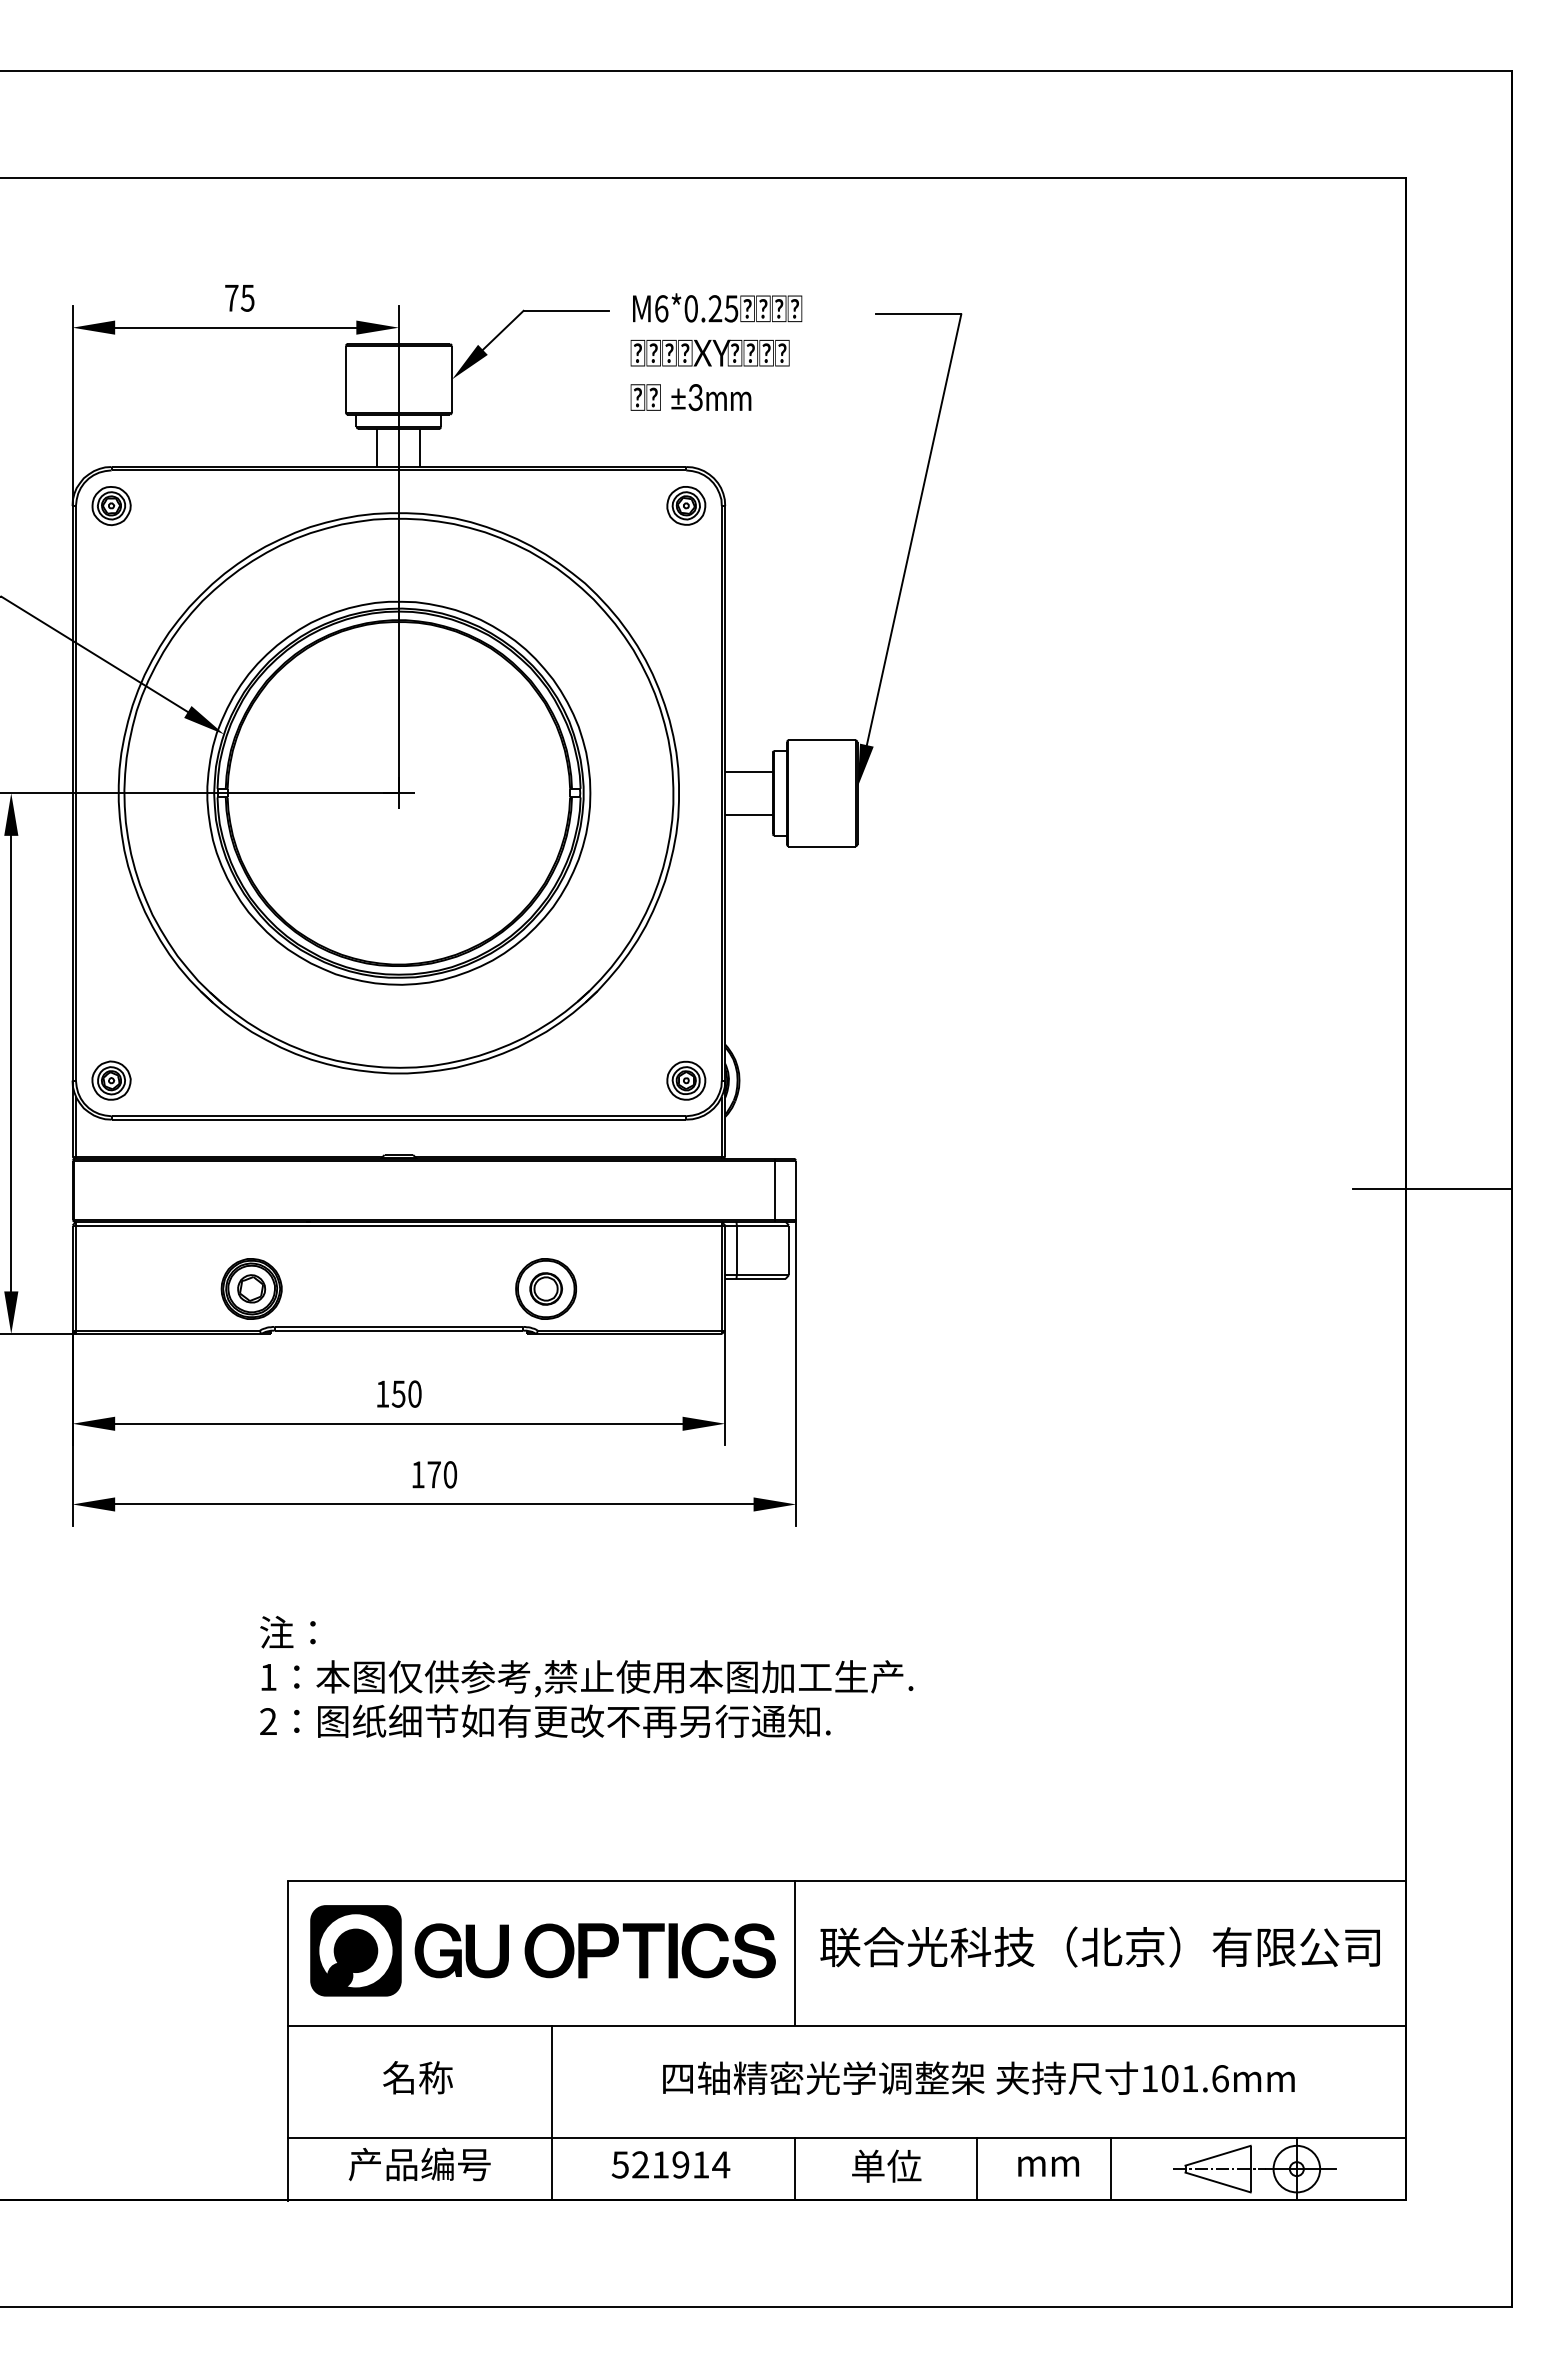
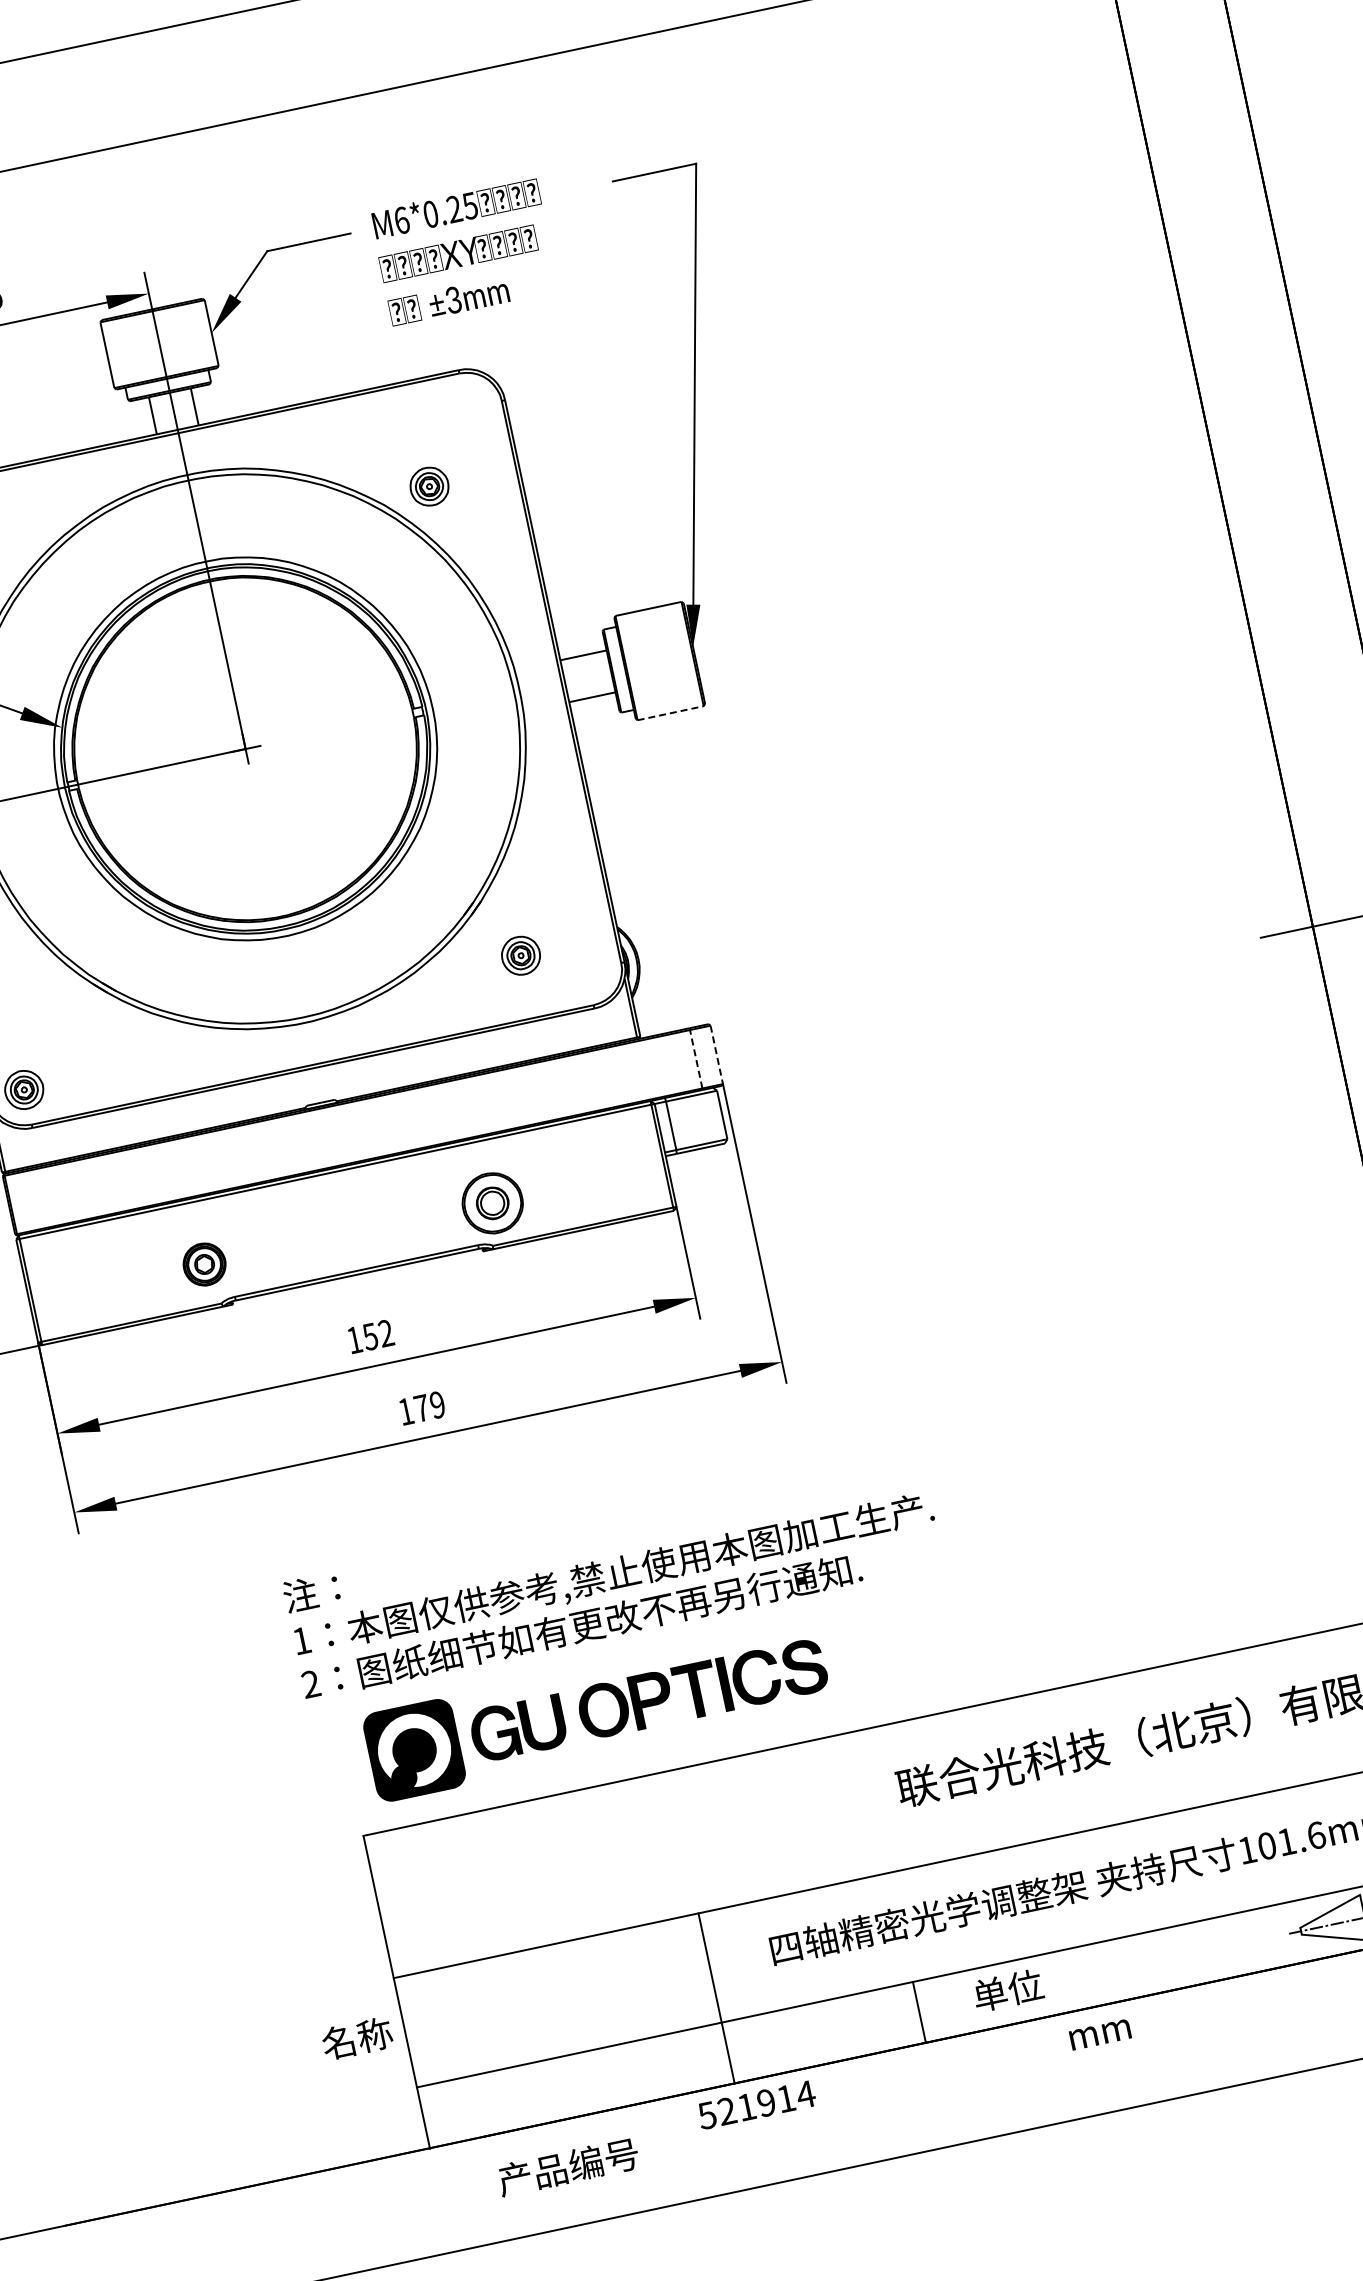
part: (686, 505) -> (429, 486), moved
line: (822, 846) -> (671, 713), solid -> dashed
part: (686, 1080) -> (521, 955), moved
line: (775, 1190) -> (696, 1059), solid -> dashed
line: (796, 1190) -> (717, 1054), solid -> dashed
part: (251, 1288) -> (204, 1264), size x0.7
text: (414, 1393) -> (385, 1332), 150 -> 152
text: (450, 1474) -> (437, 1404), 170 -> 179
part: (542, 1950) -> (596, 1711), moved
line: (795, 1952) -> (874, 1800), removed
text: (417, 2077) -> (356, 2038), moved
line: (551, 2113) -> (716, 1998), moved
text: (419, 2164) -> (568, 2167), moved
text: (670, 2164) -> (756, 2104), moved
text: (1048, 2166) -> (1100, 2034), moved
line: (977, 2169) -> (1097, 1974), removed
line: (1111, 2169) -> (1228, 1947), removed

